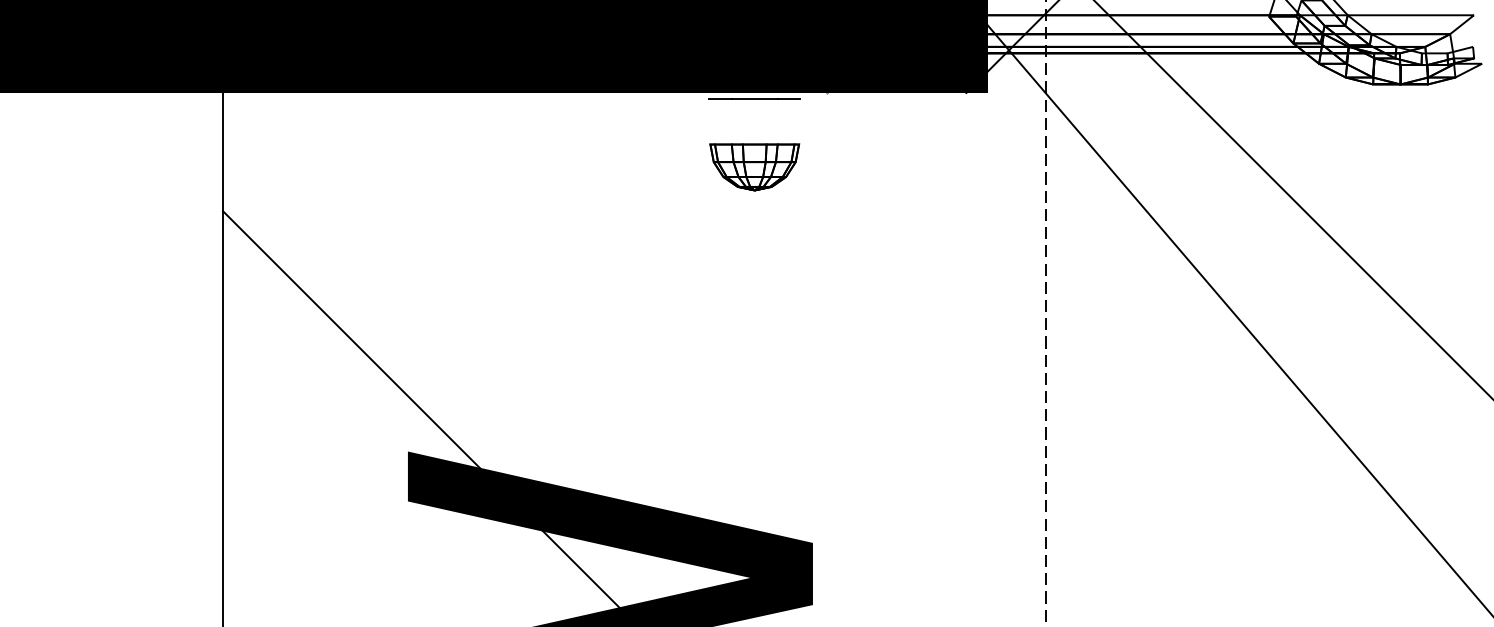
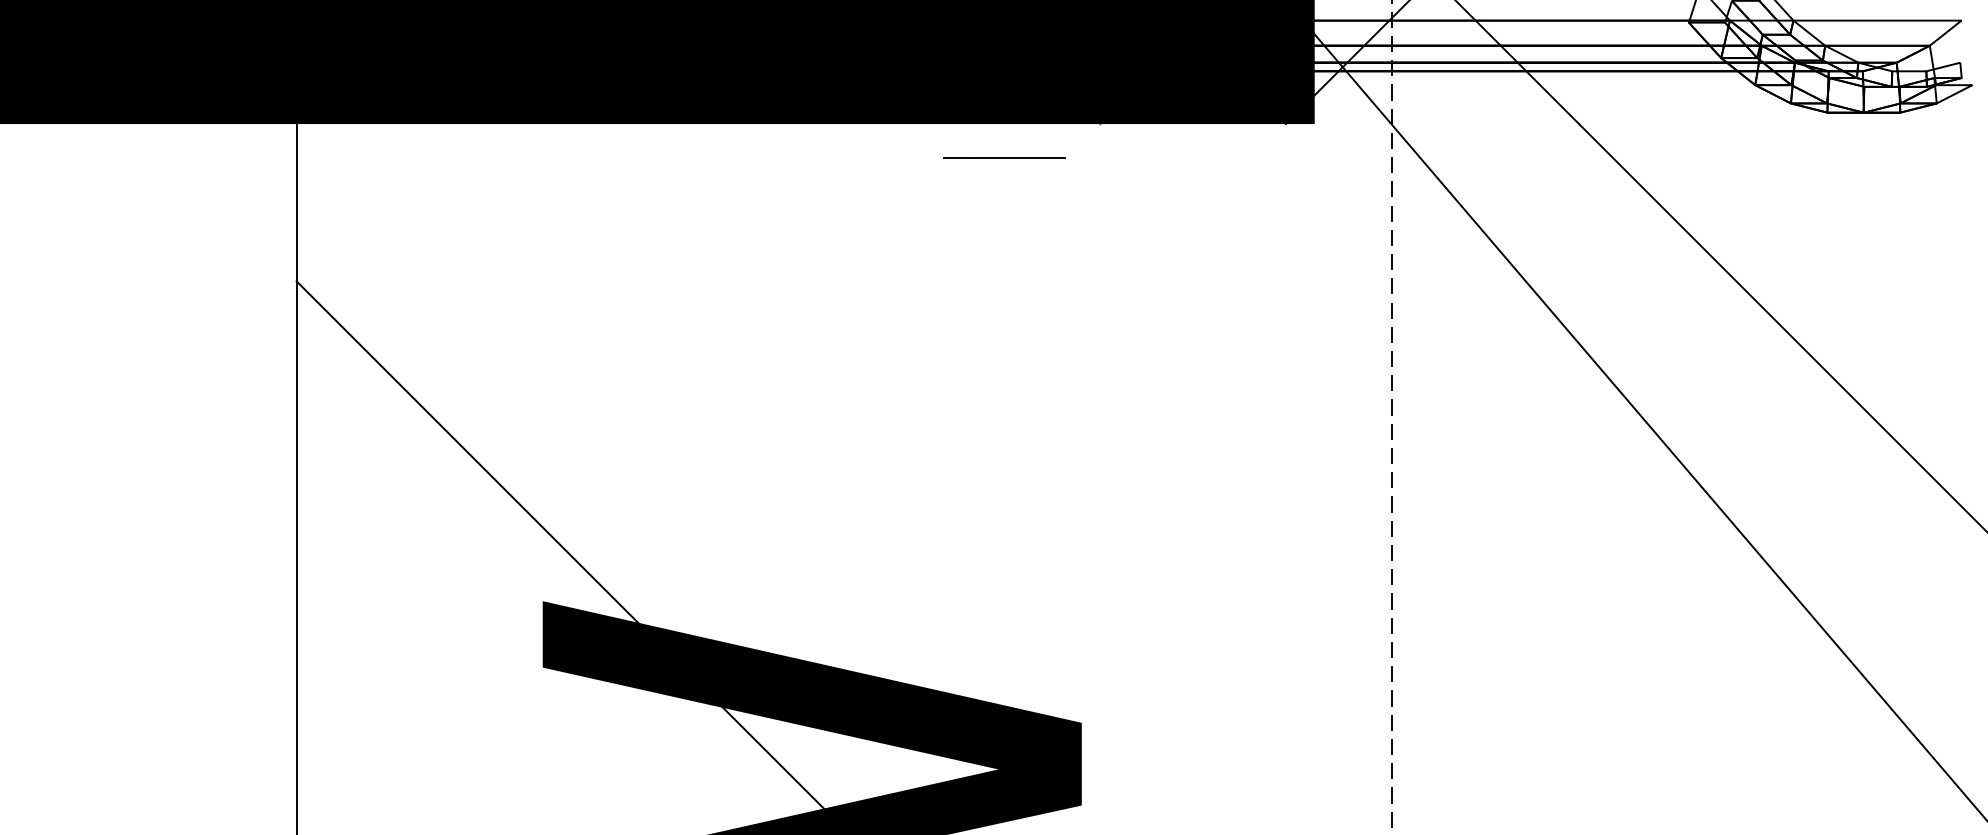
line: (754, 98) -> (1004, 157), moved
part: (754, 166) -> (1004, 222), removed

